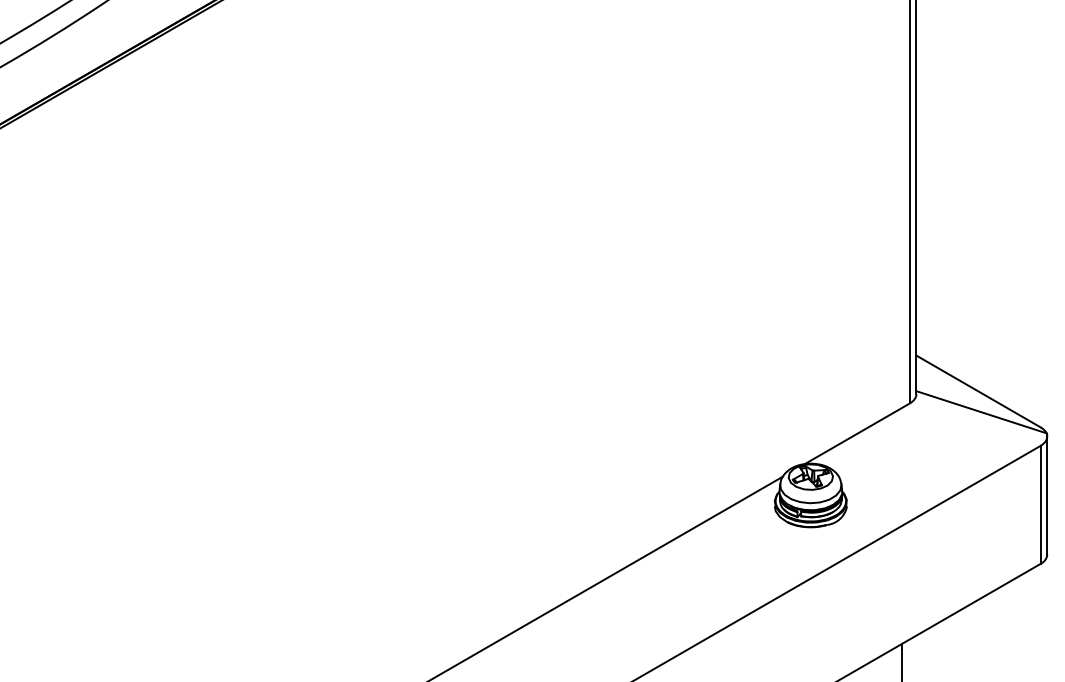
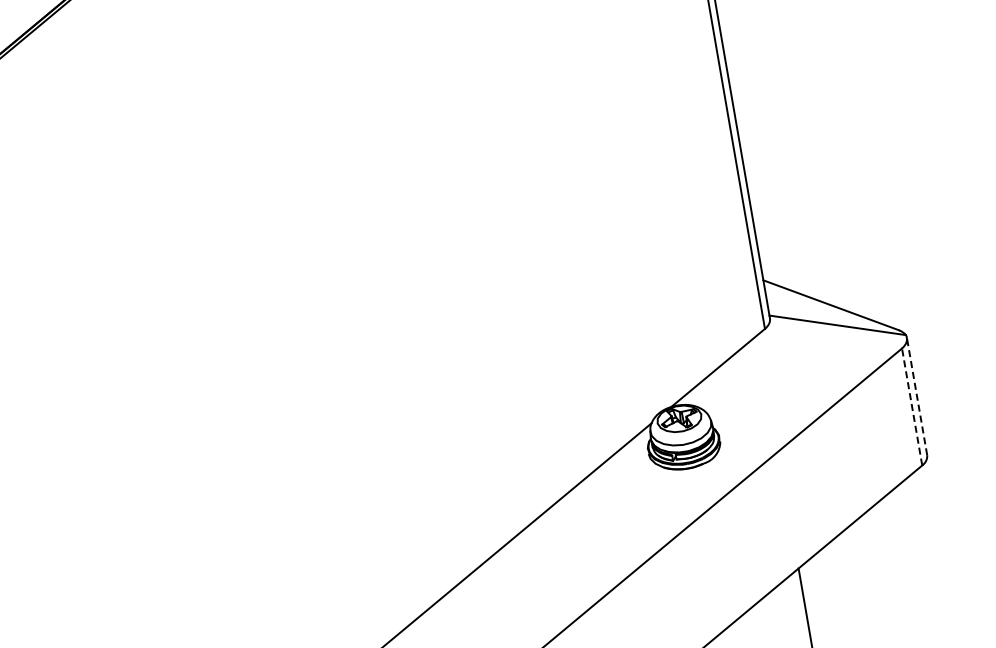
line: (1047, 495) -> (917, 396), solid -> dashed
line: (1040, 504) -> (911, 406), solid -> dashed

